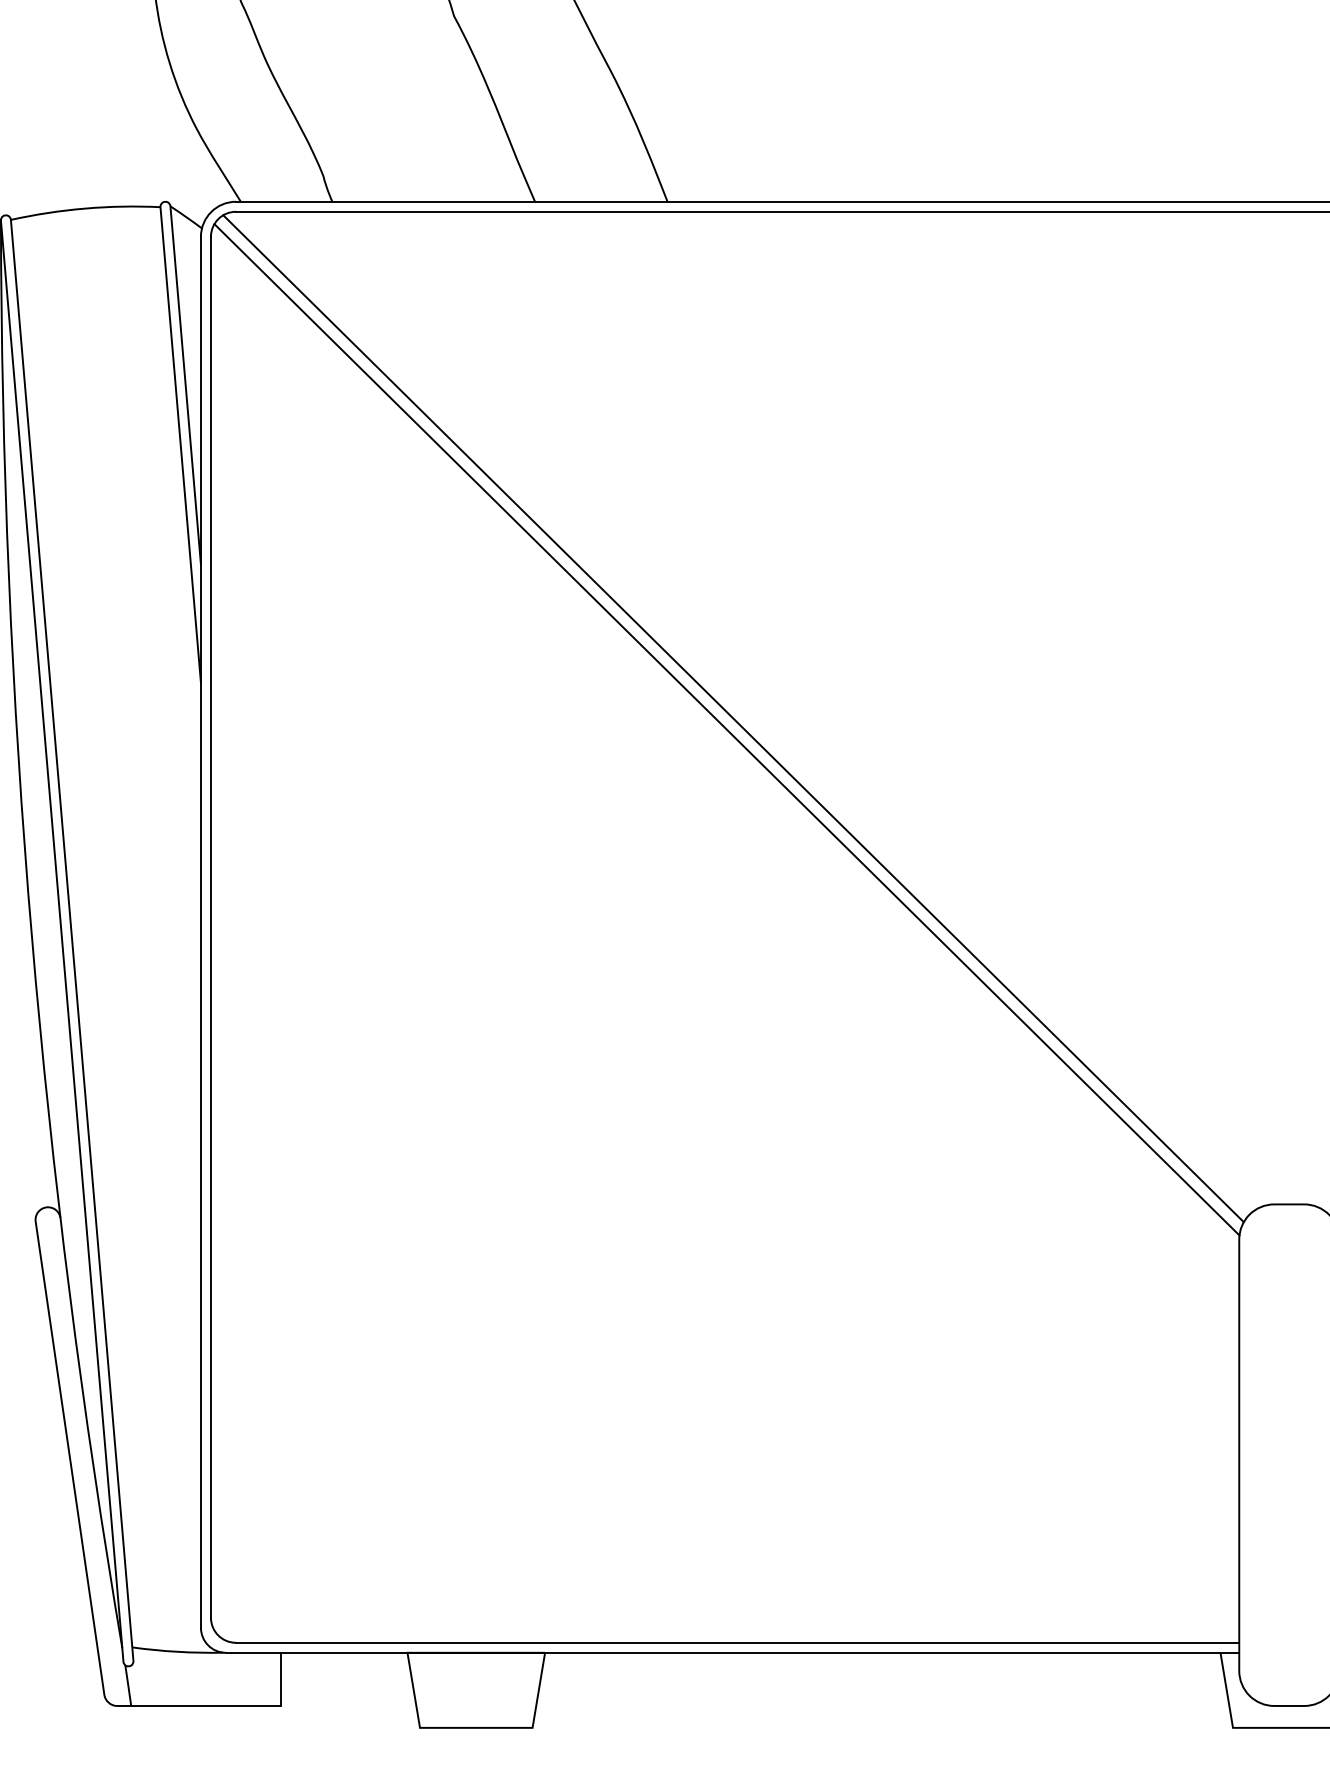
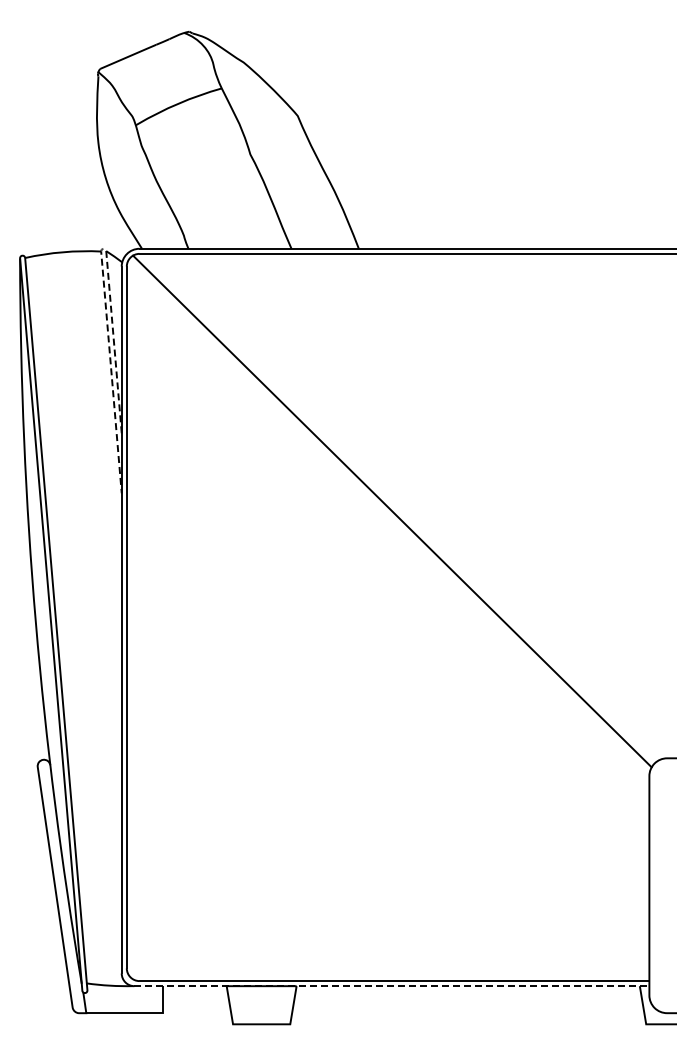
line: (163, 242) -> (102, 269), solid -> dashed
line: (725, 730) -> (388, 517), removed
line: (733, 1653) -> (392, 986), solid -> dashed

